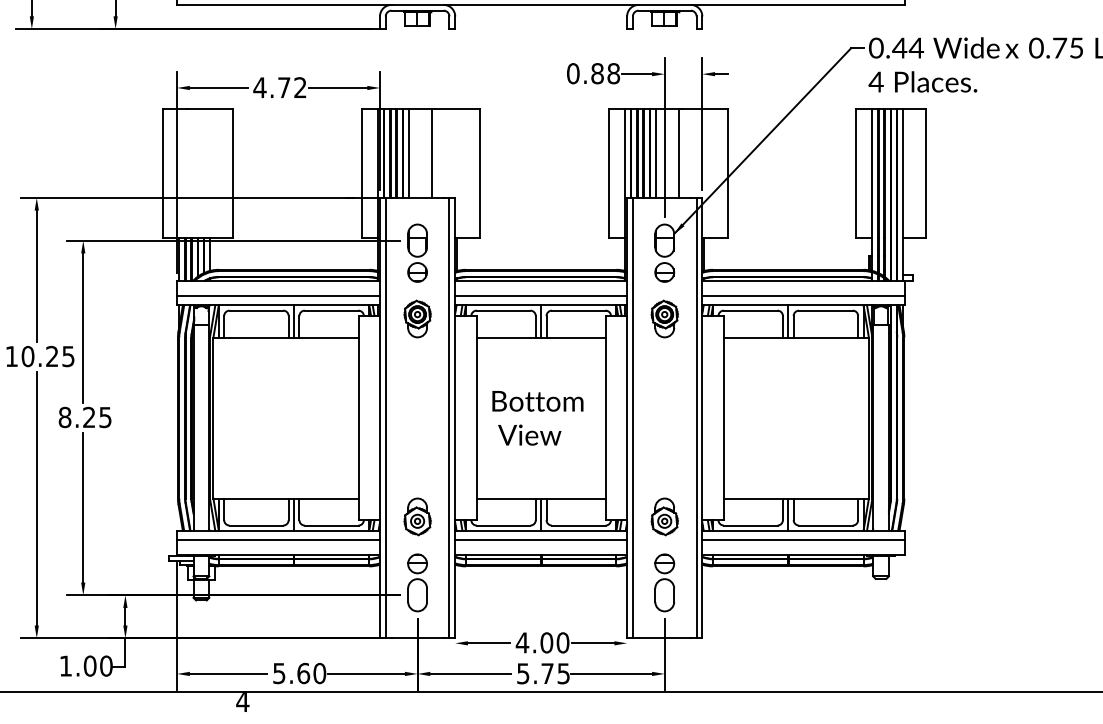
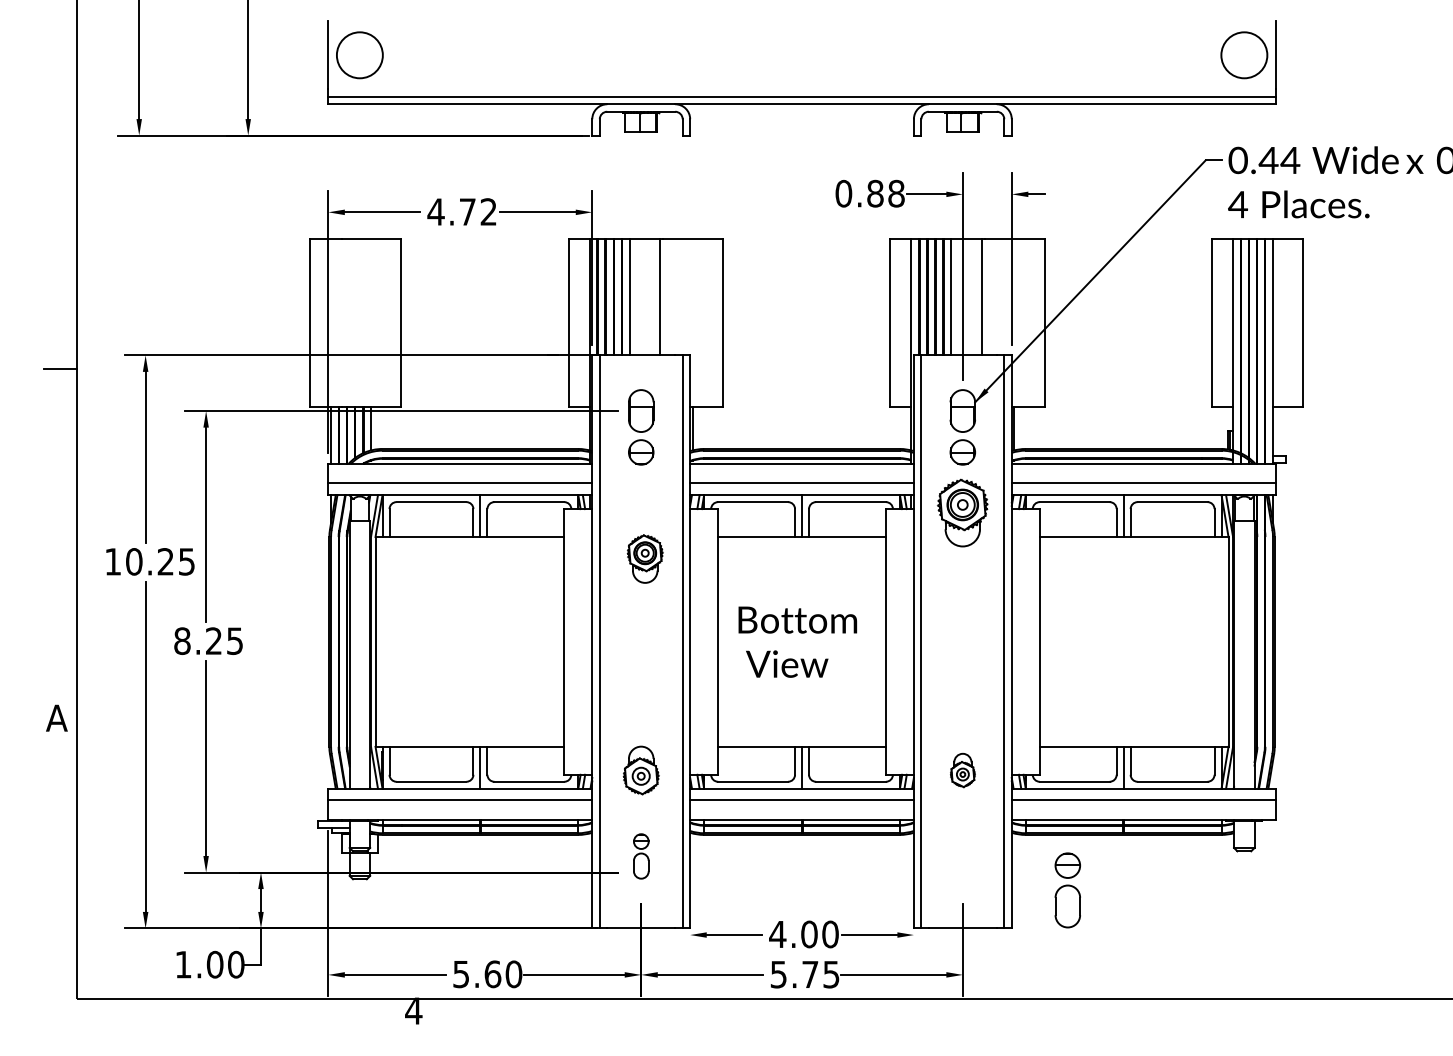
part: (417, 318) -> (644, 558), moved
part: (664, 318) -> (962, 512), size x1.4
part: (664, 516) -> (962, 770), size x0.7
part: (417, 582) -> (641, 856), size x0.6
part: (664, 582) -> (1067, 890), moved

